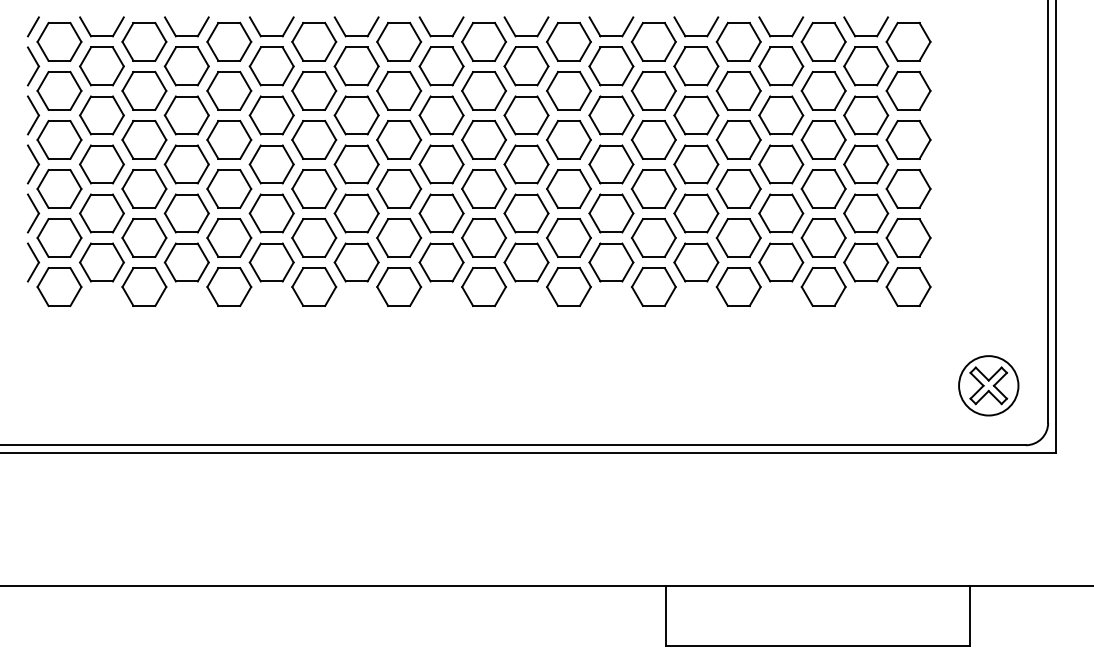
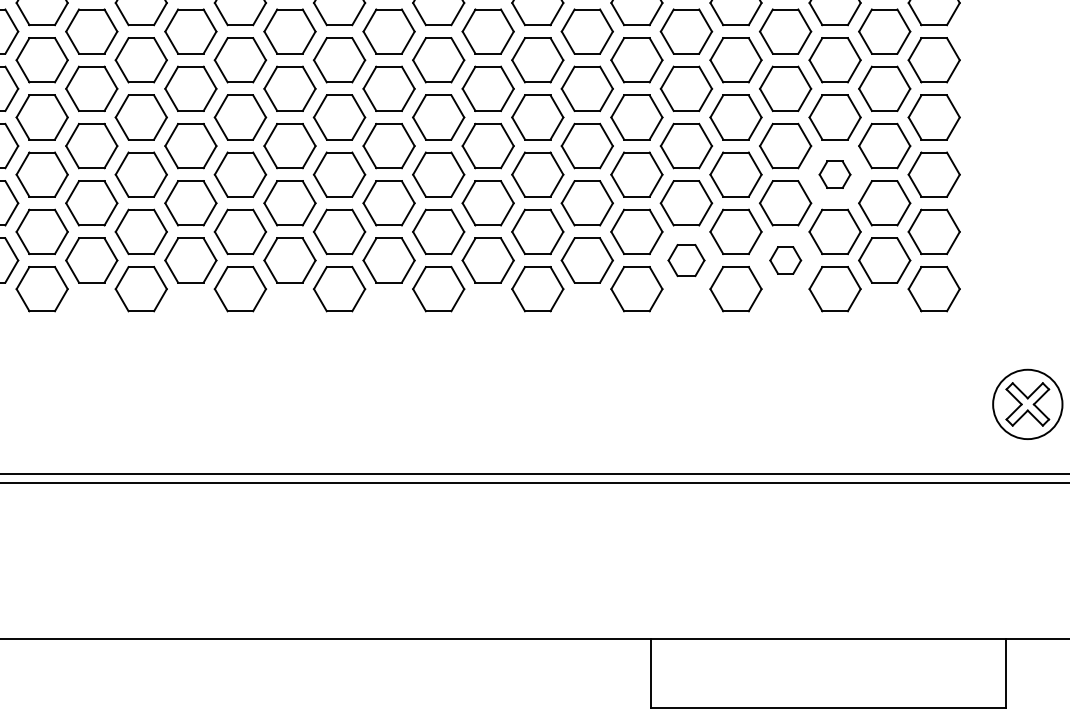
part: (823, 188) -> (834, 174), size x0.6
part: (696, 262) -> (686, 260), size x0.7
part: (781, 262) -> (785, 260), size x0.6

